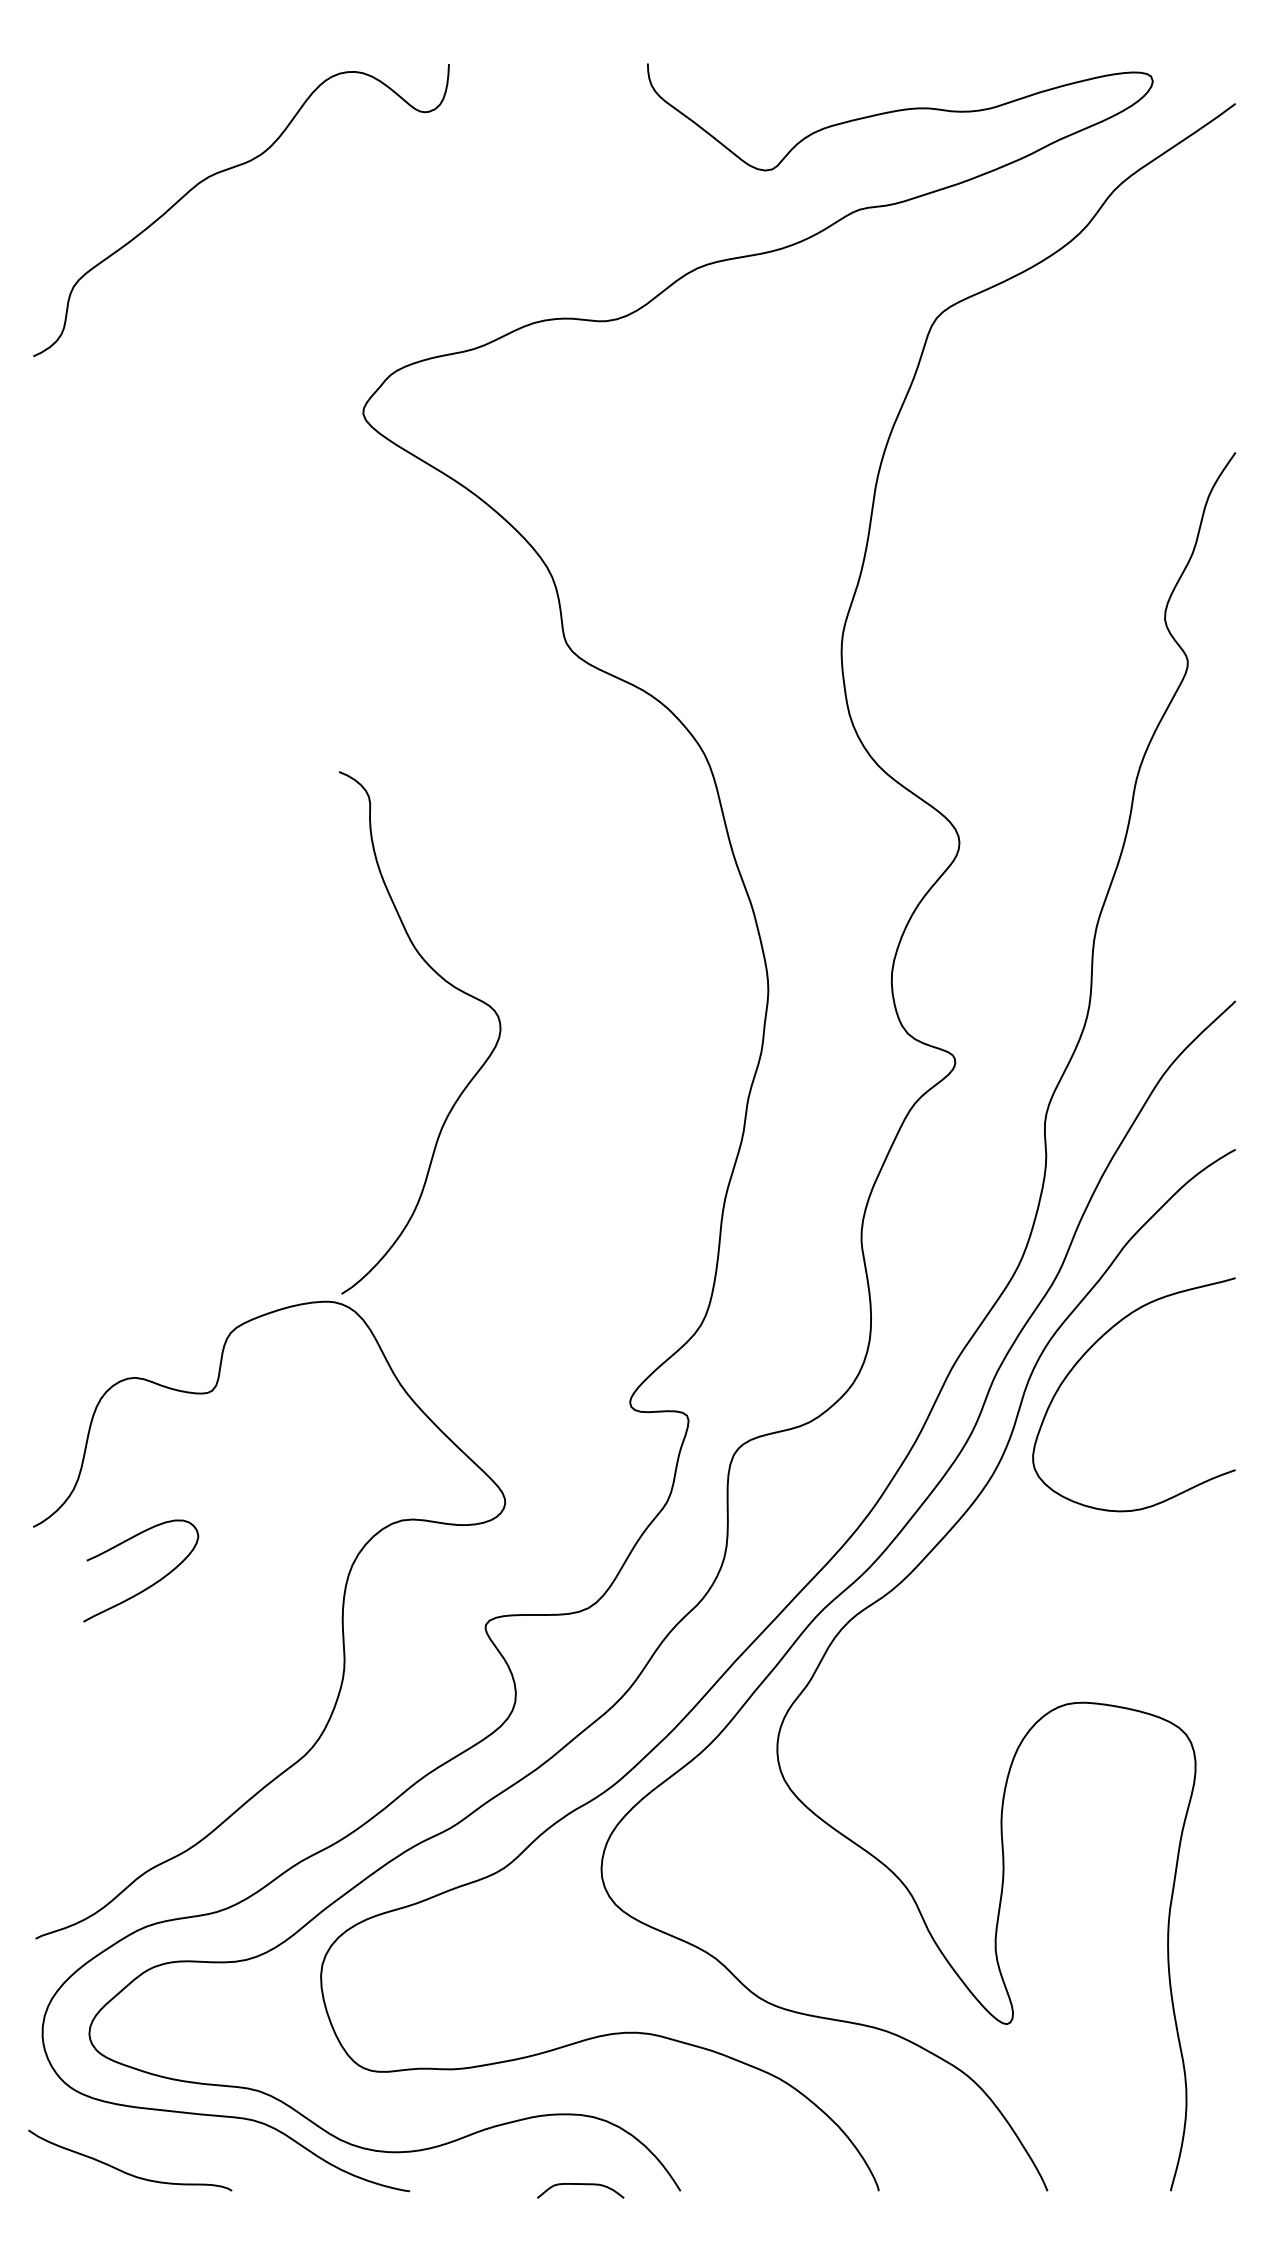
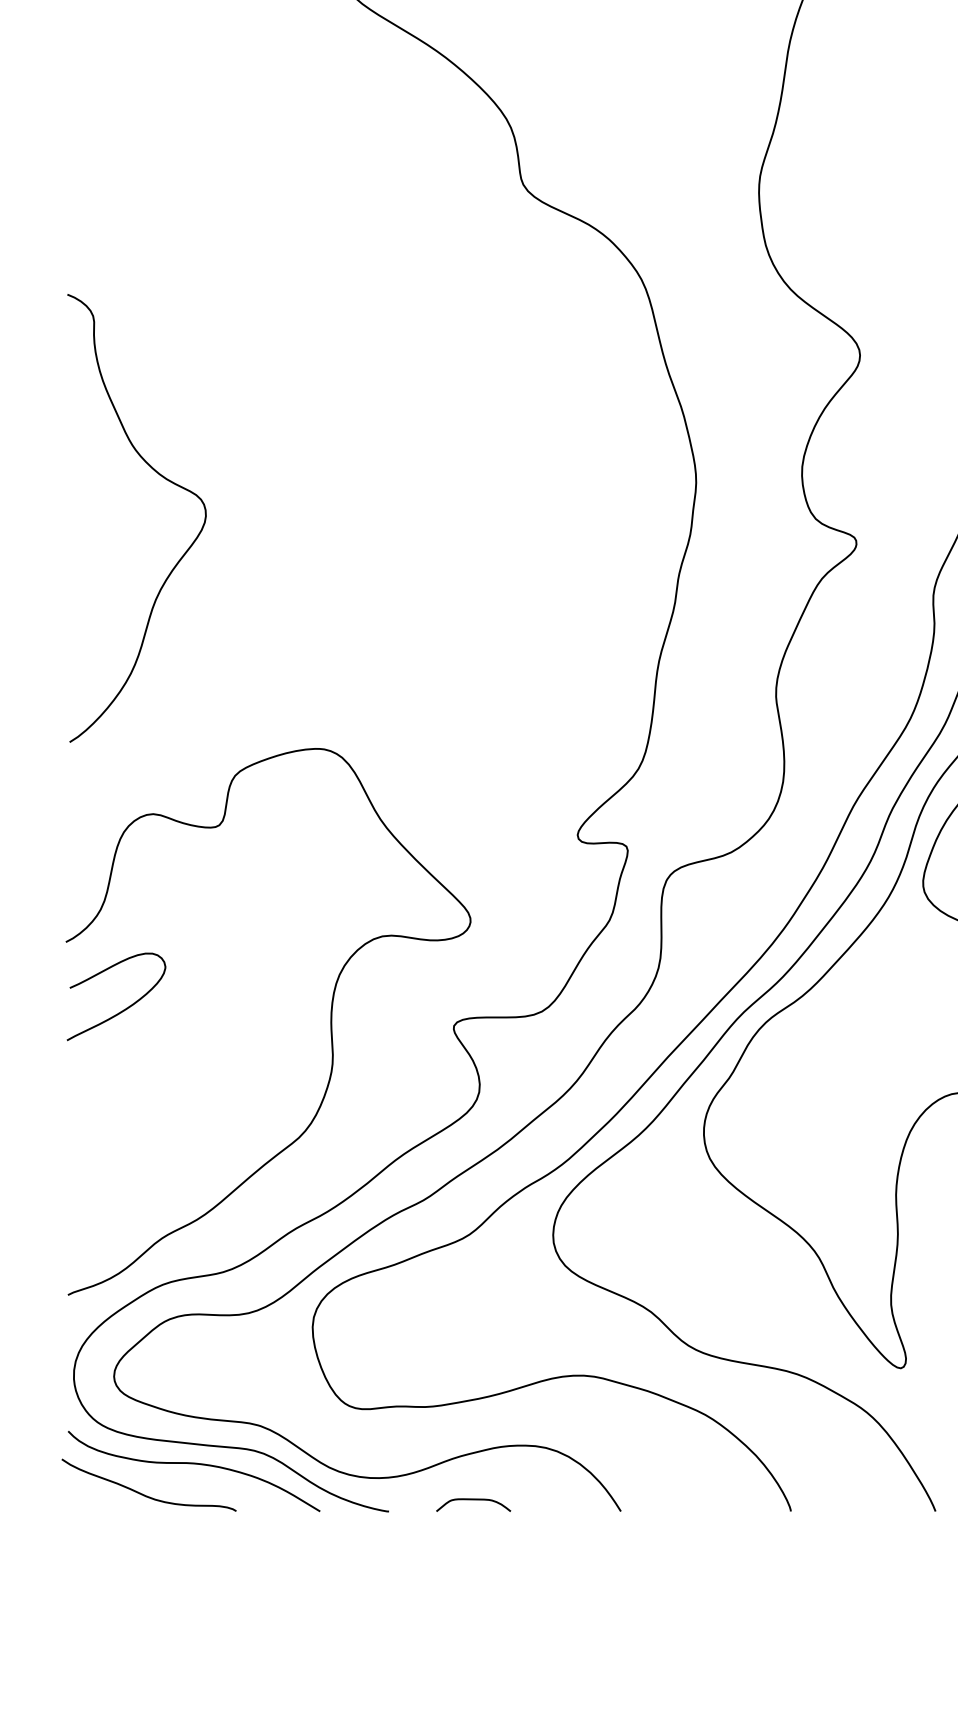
curve: (451, 986) -> (163, 478), moved
curve: (151, 1584) -> (125, 1008), moved
curve: (182, 2136) -> (193, 1464), added
curve: (580, 2184) -> (473, 1499), moved

